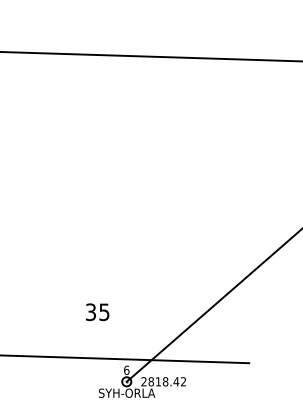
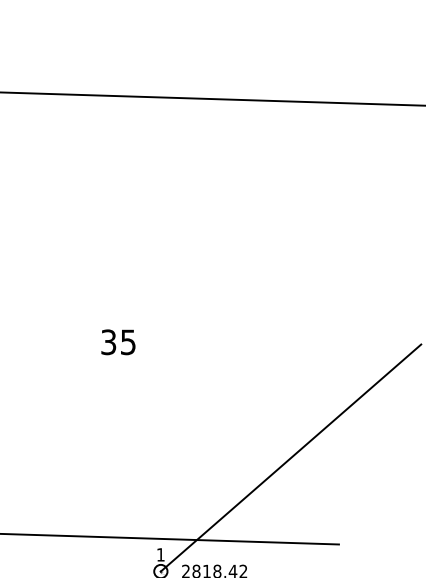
text: (97, 312) -> (118, 342), moved
text: (126, 369) -> (160, 553), 6 -> 1

